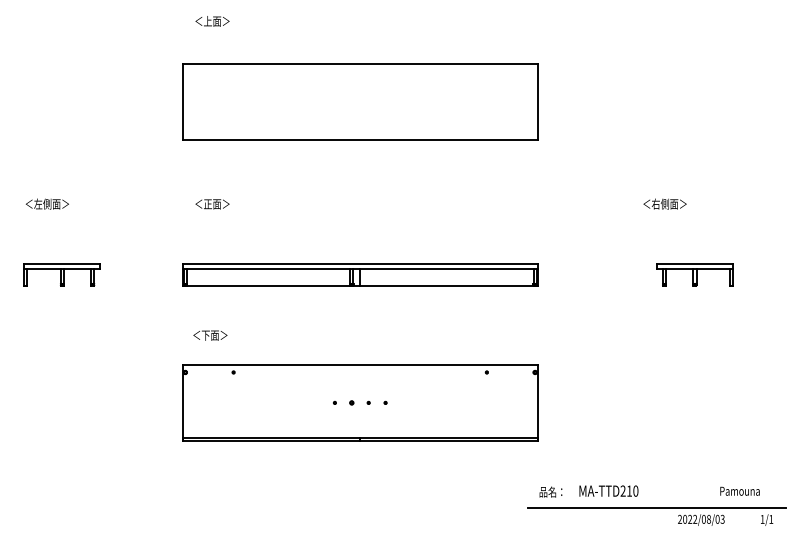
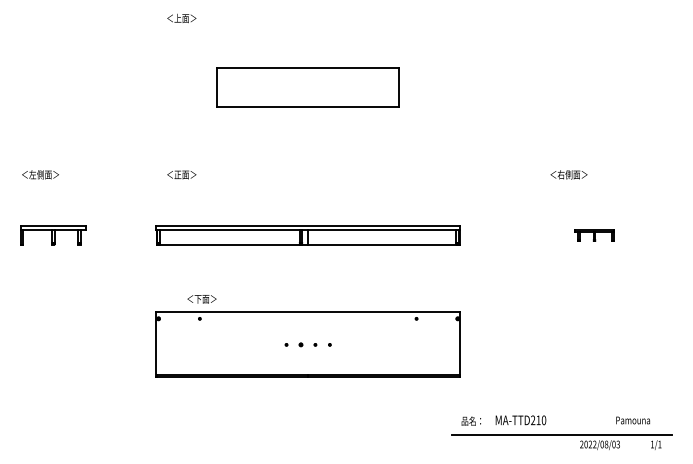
part: (359, 102) -> (307, 87), size x0.6
part: (694, 275) -> (594, 235), size x0.6
text: (209, 335) -> (201, 299), moved

